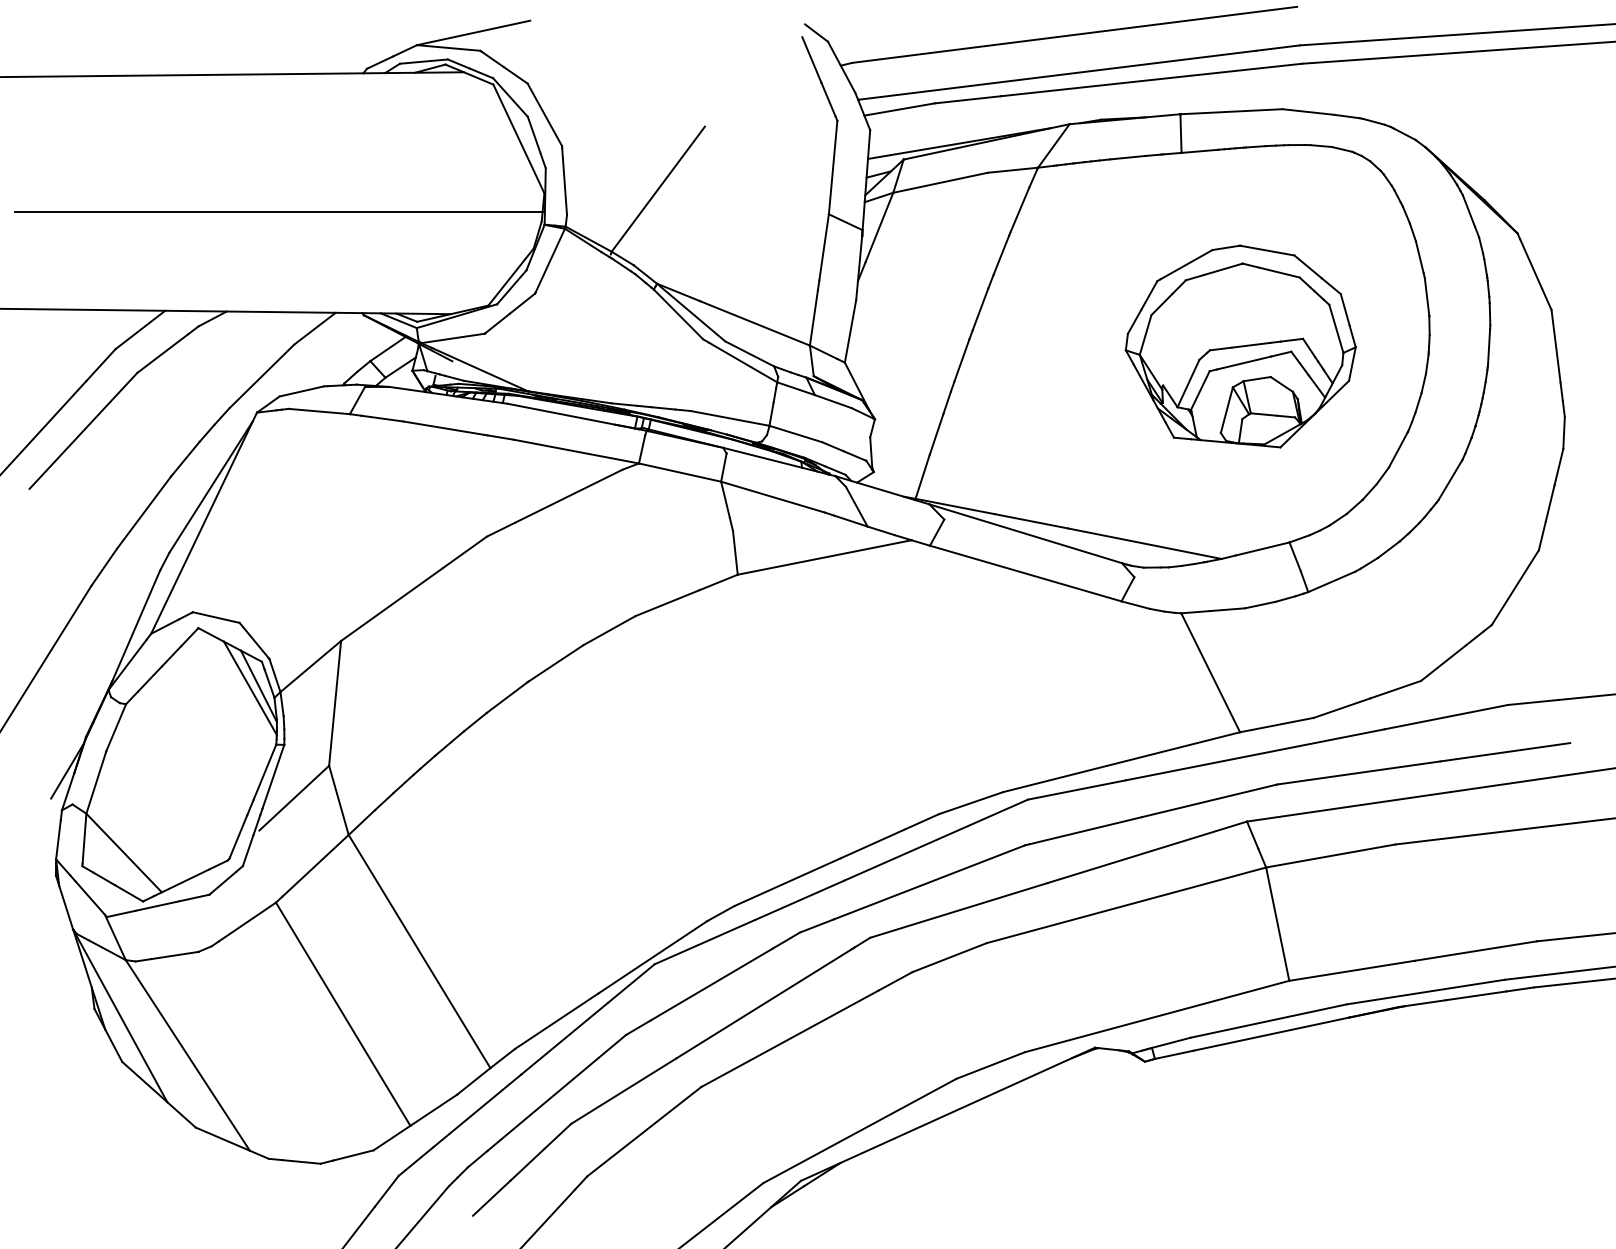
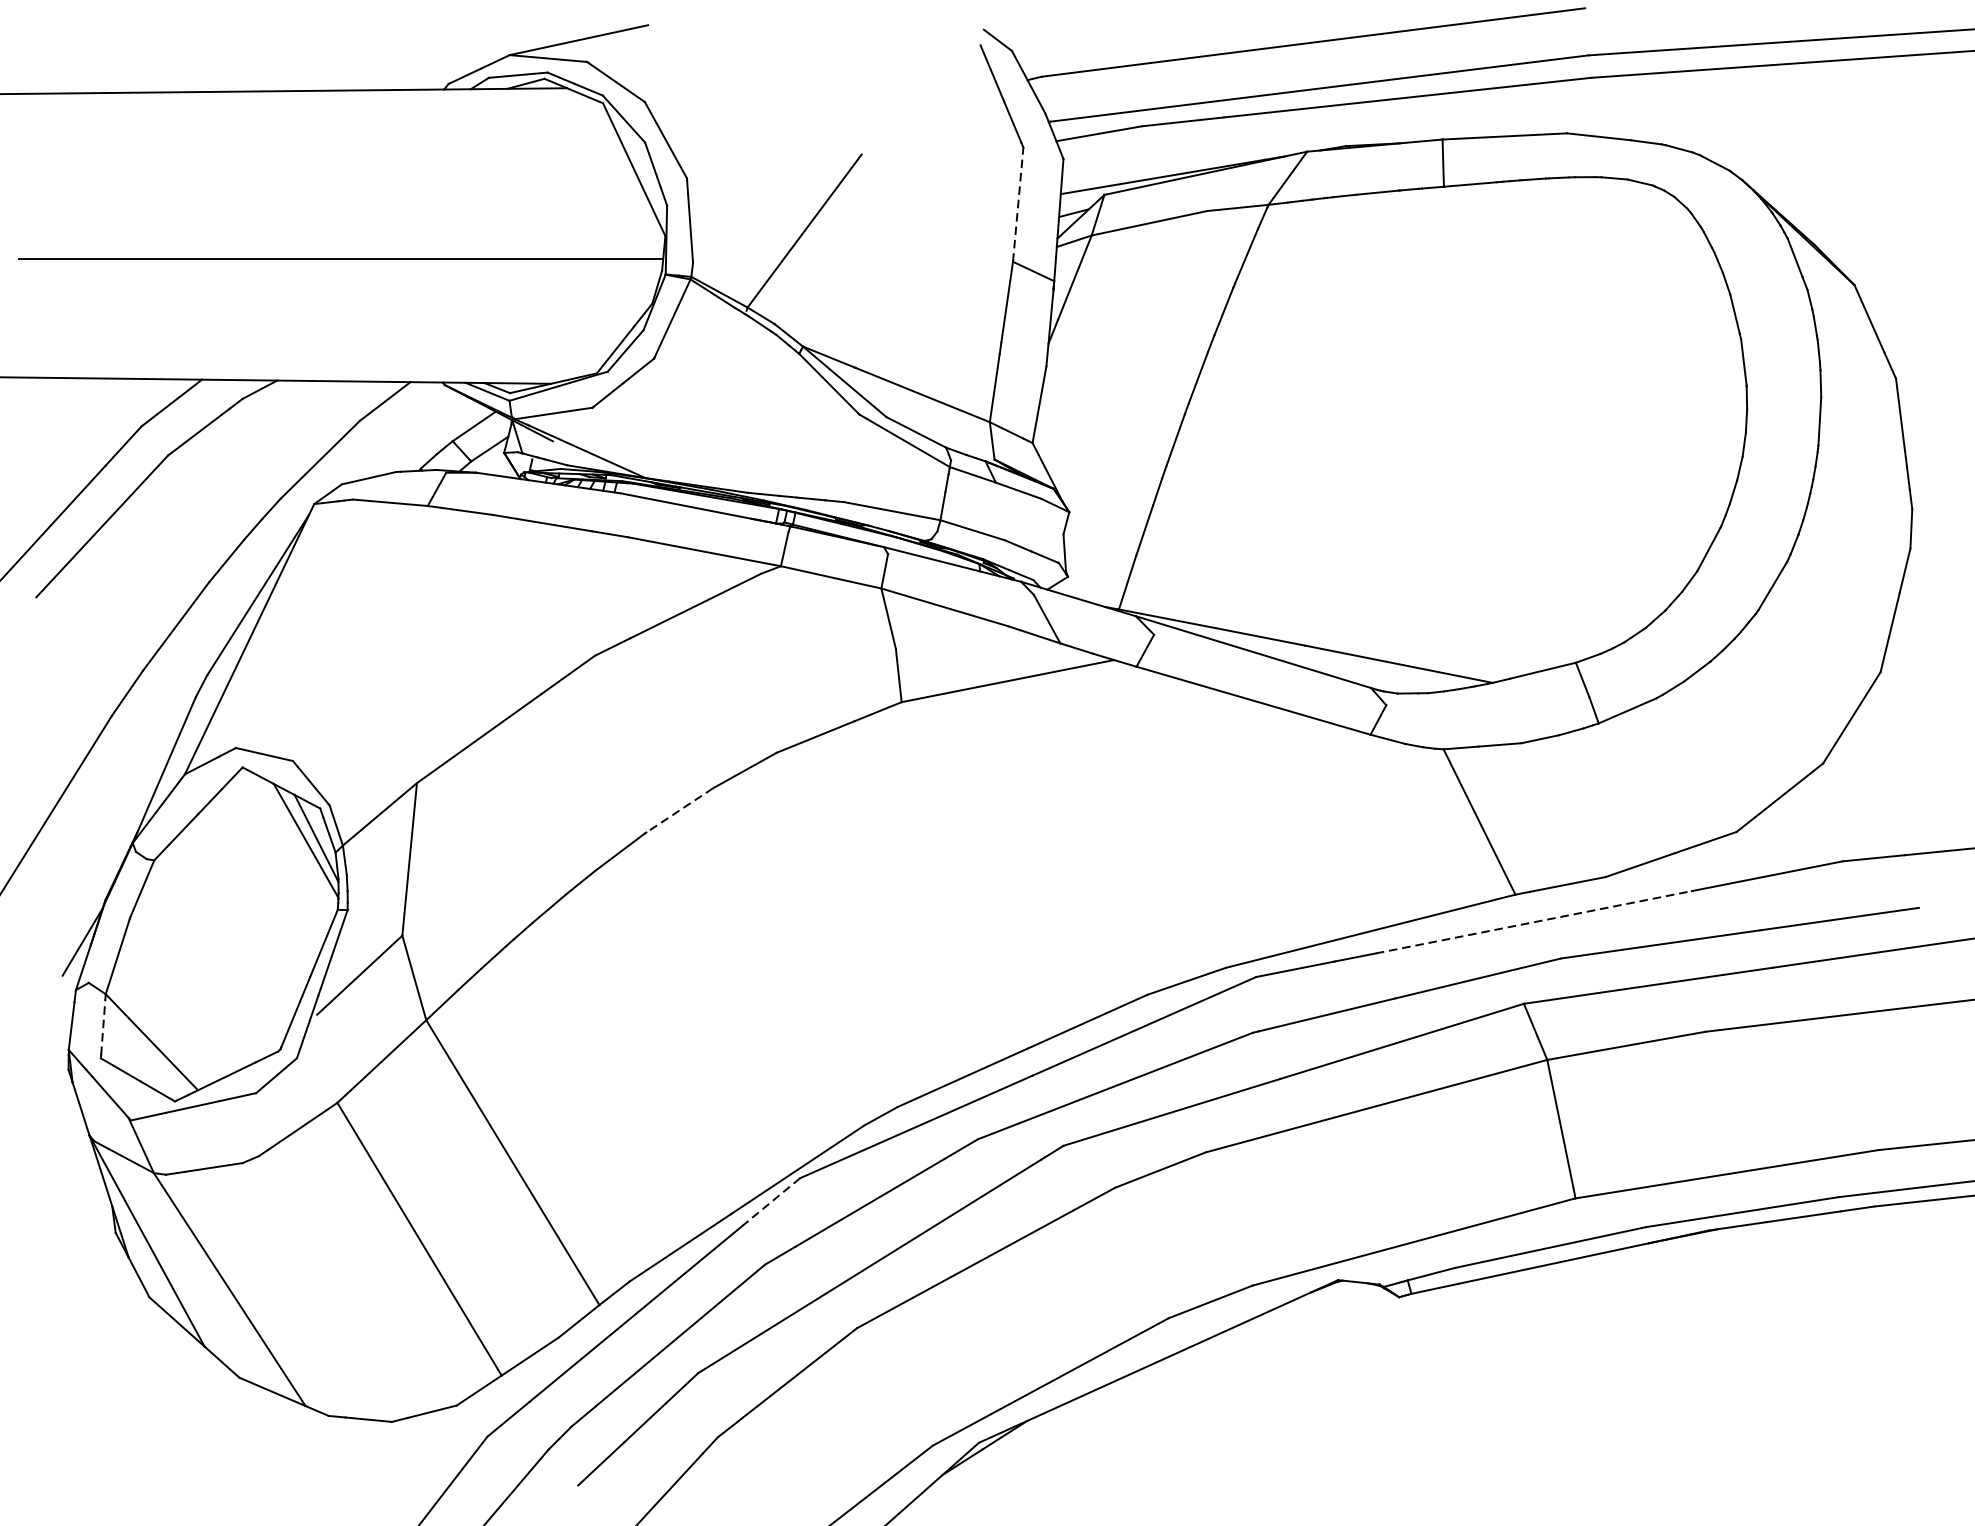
line: (833, 167) -> (1018, 204), solid -> dashed
part: (1240, 346) -> (1515, 423), removed
line: (556, 663) -> (680, 810), solid -> dashed
line: (1255, 754) -> (1534, 921), solid -> dashed
line: (84, 840) -> (103, 1026), solid -> dashed
line: (630, 983) -> (770, 1201), solid -> dashed

